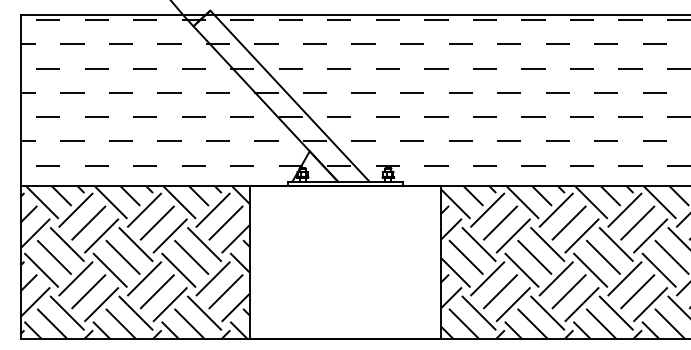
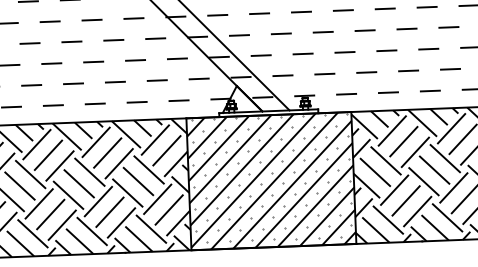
hatch: (345, 262) -> (271, 180), added

